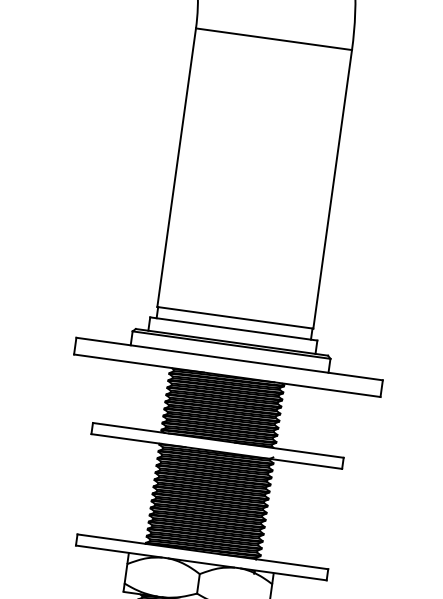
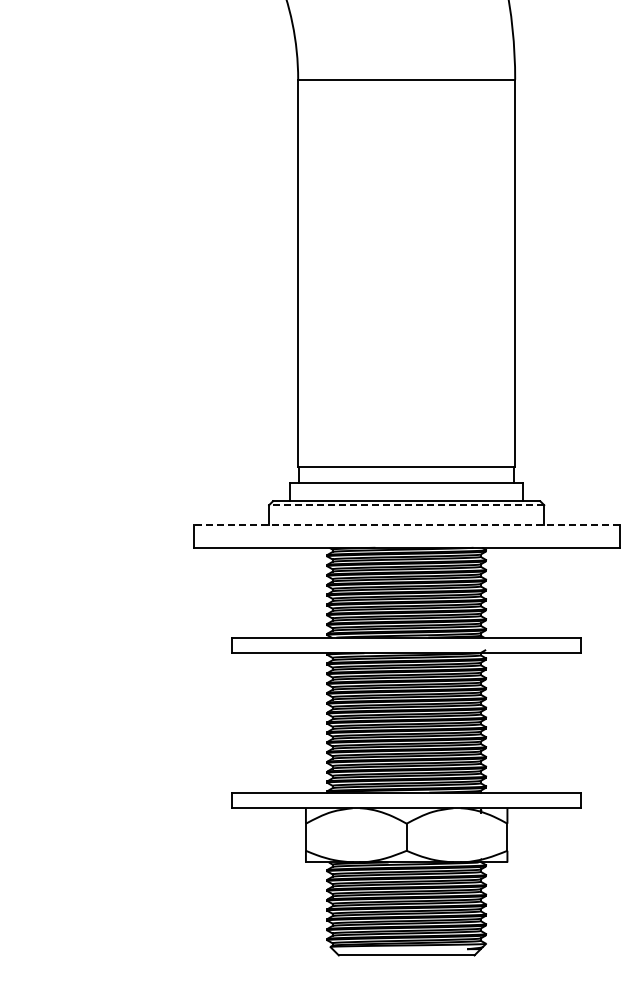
line: (231, 345) -> (406, 505), solid -> dashed
line: (229, 358) -> (406, 524), solid -> dashed

